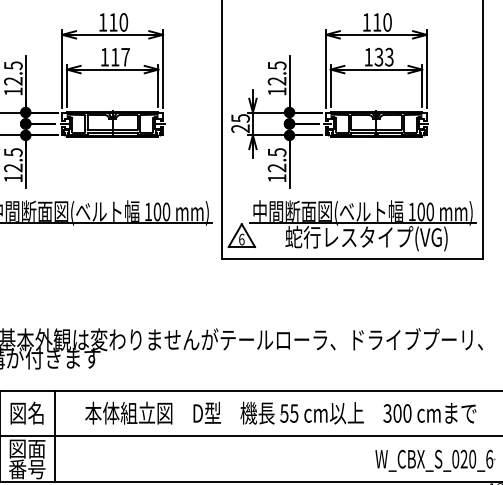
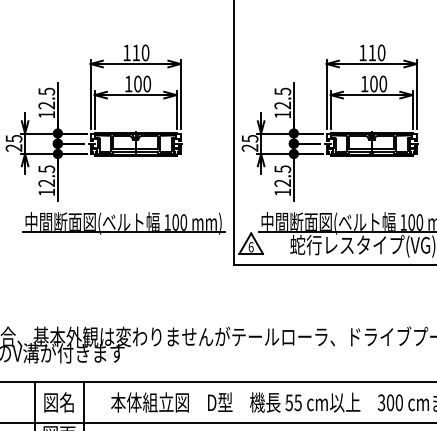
text: (120, 56) -> (142, 83), 117 -> 100
text: (383, 57) -> (377, 84), 133 -> 100

